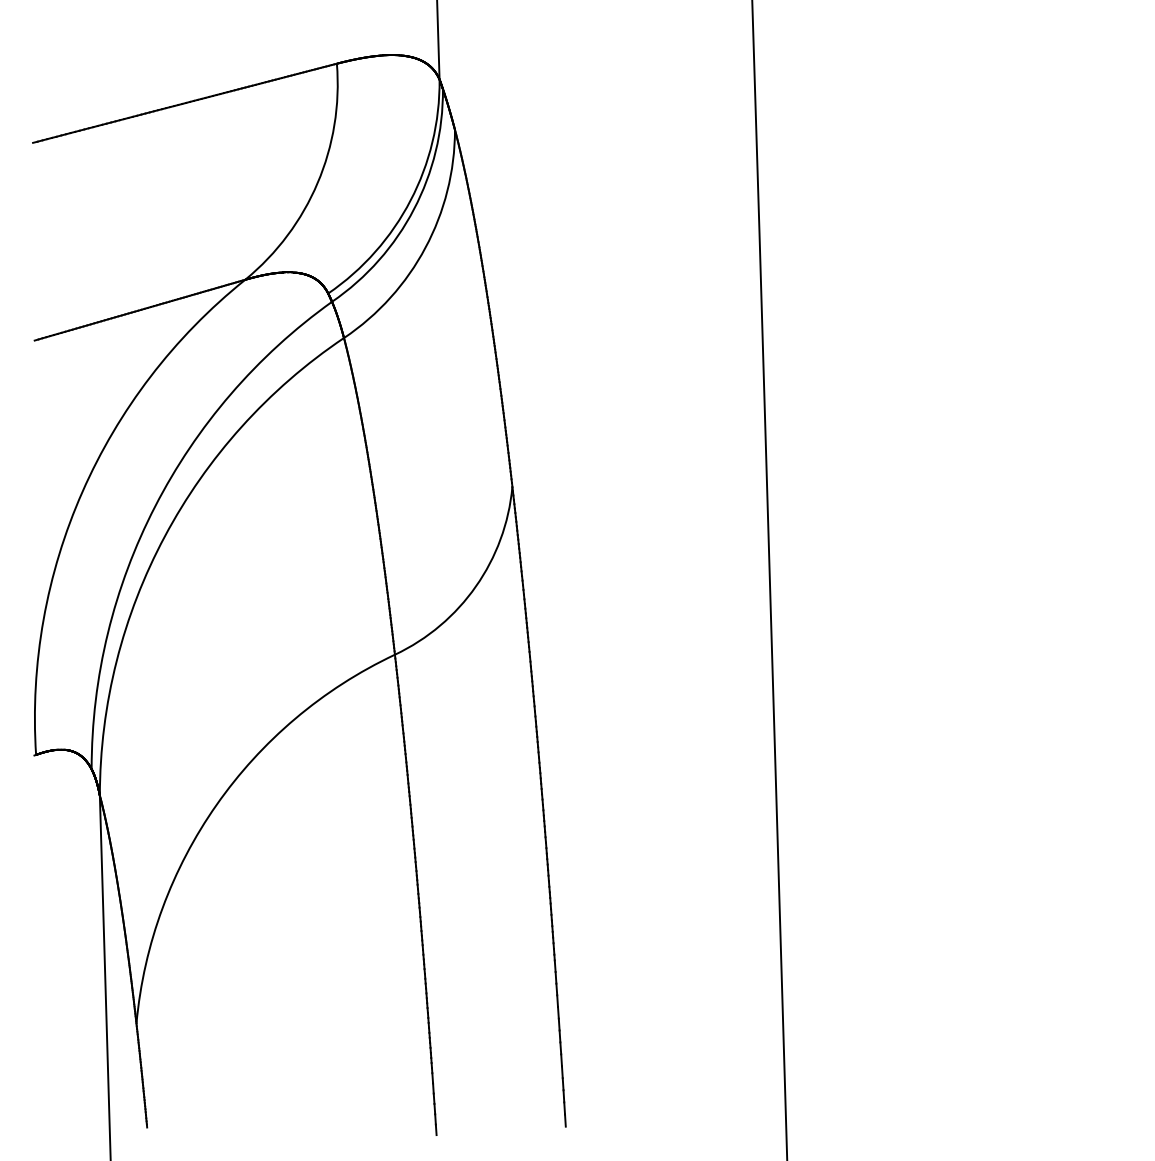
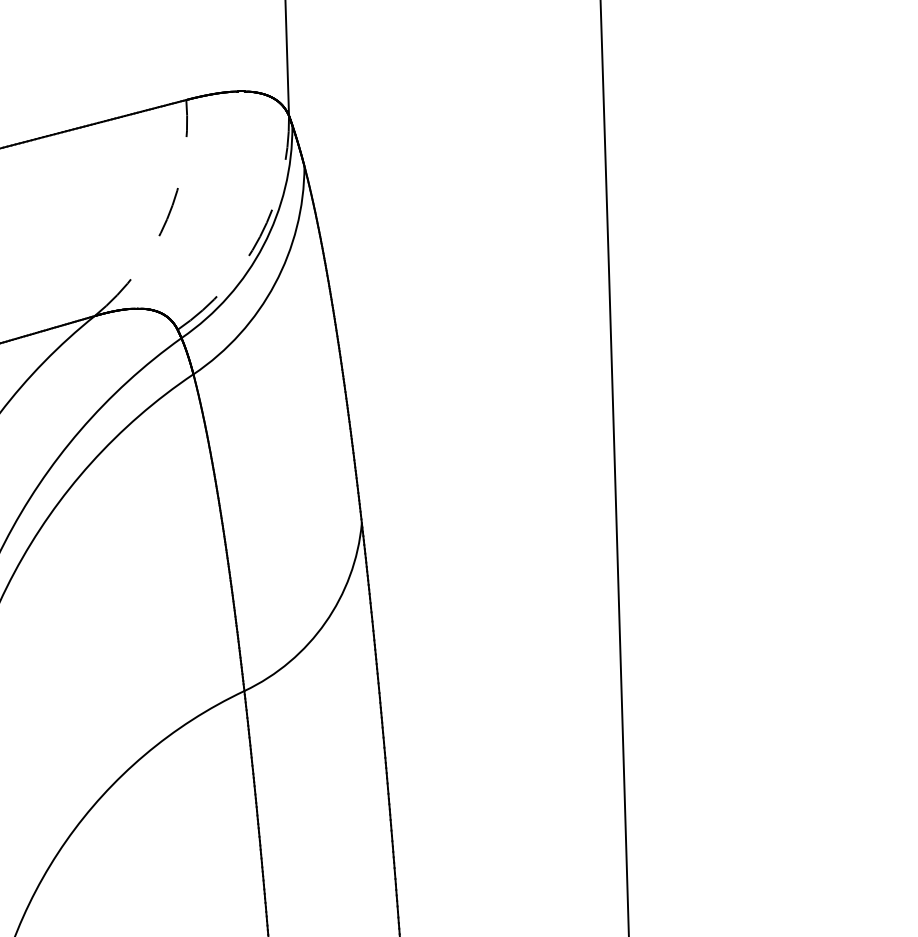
arc: (317, 183) -> (166, 219), solid -> dashed
arc: (410, 200) -> (259, 236), solid -> dashed

